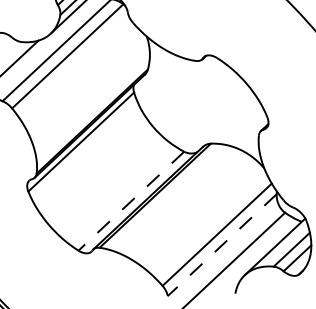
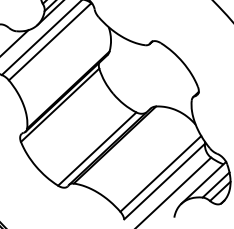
line: (131, 201) -> (97, 149), dashed -> solid
line: (222, 244) -> (164, 181), dashed -> solid

